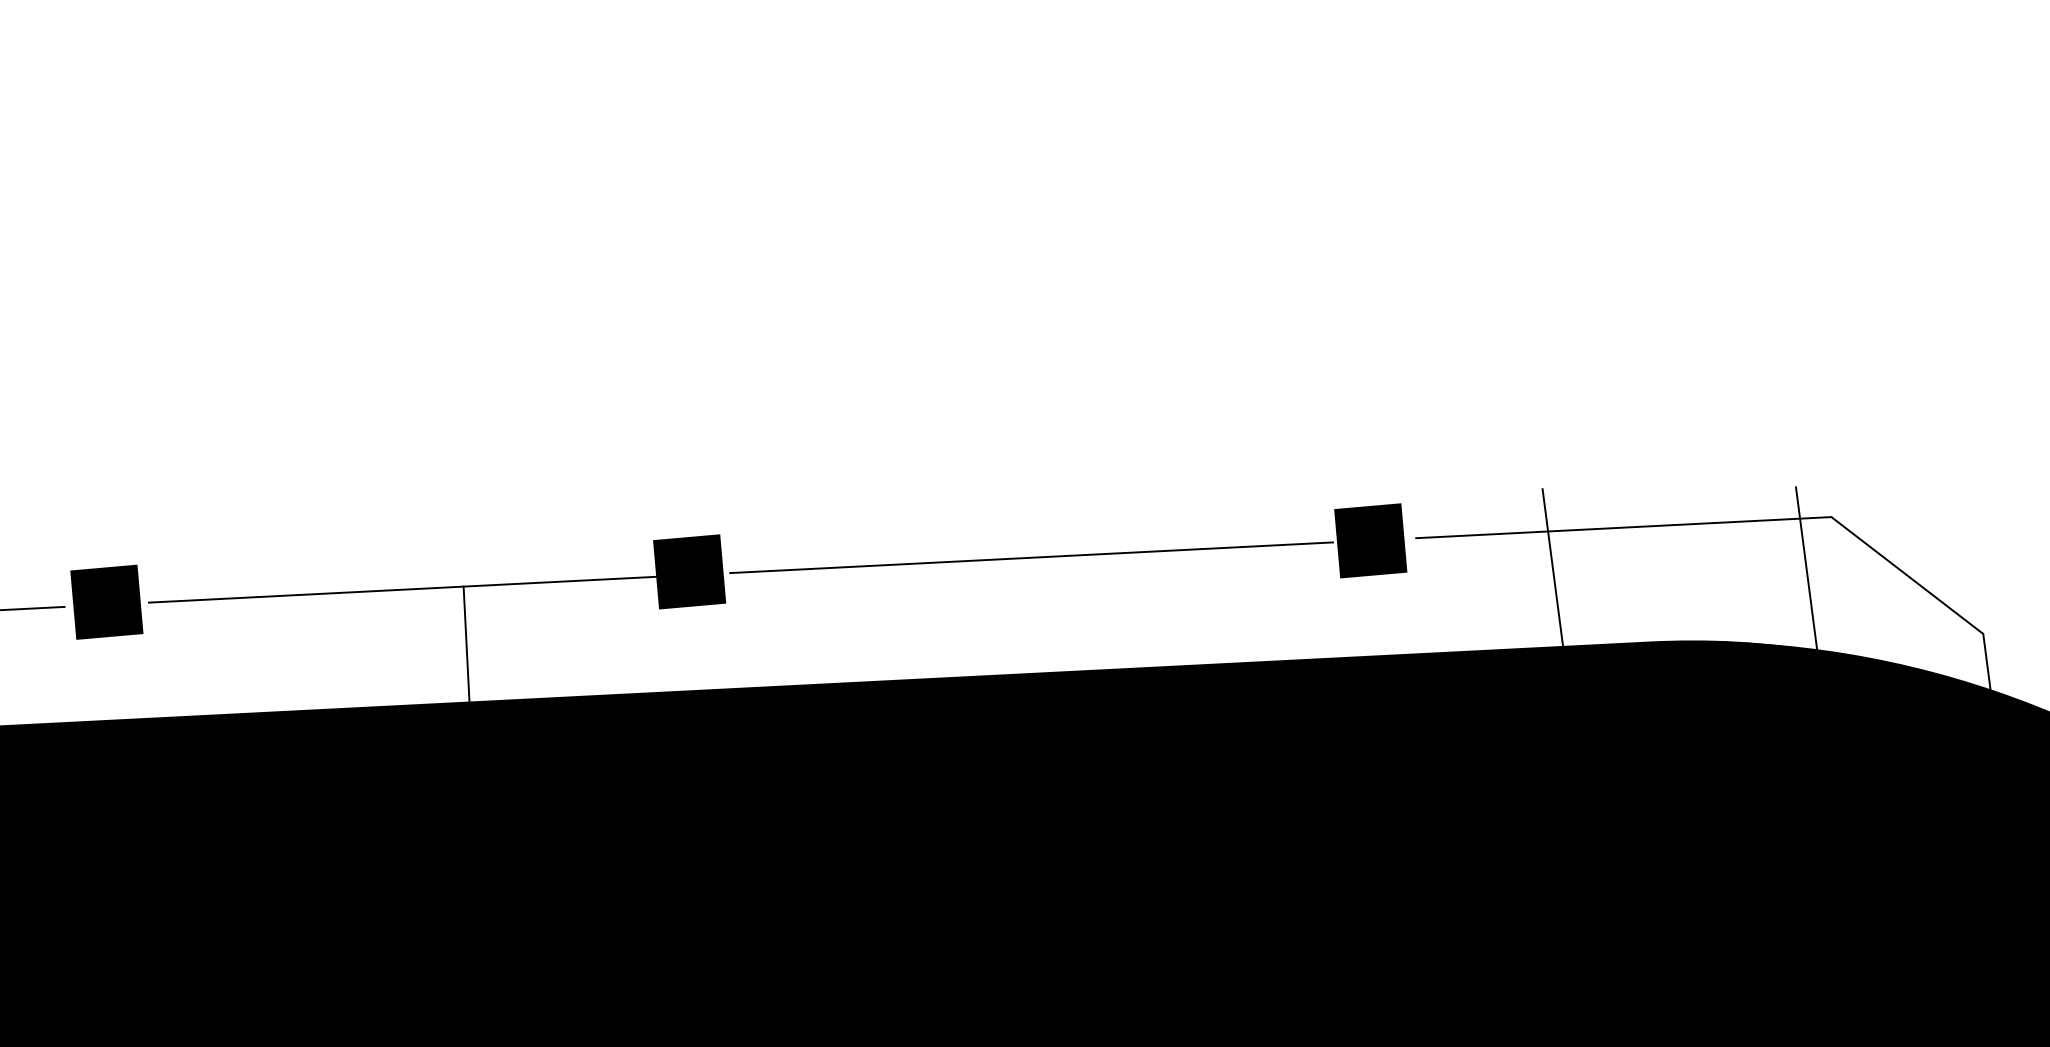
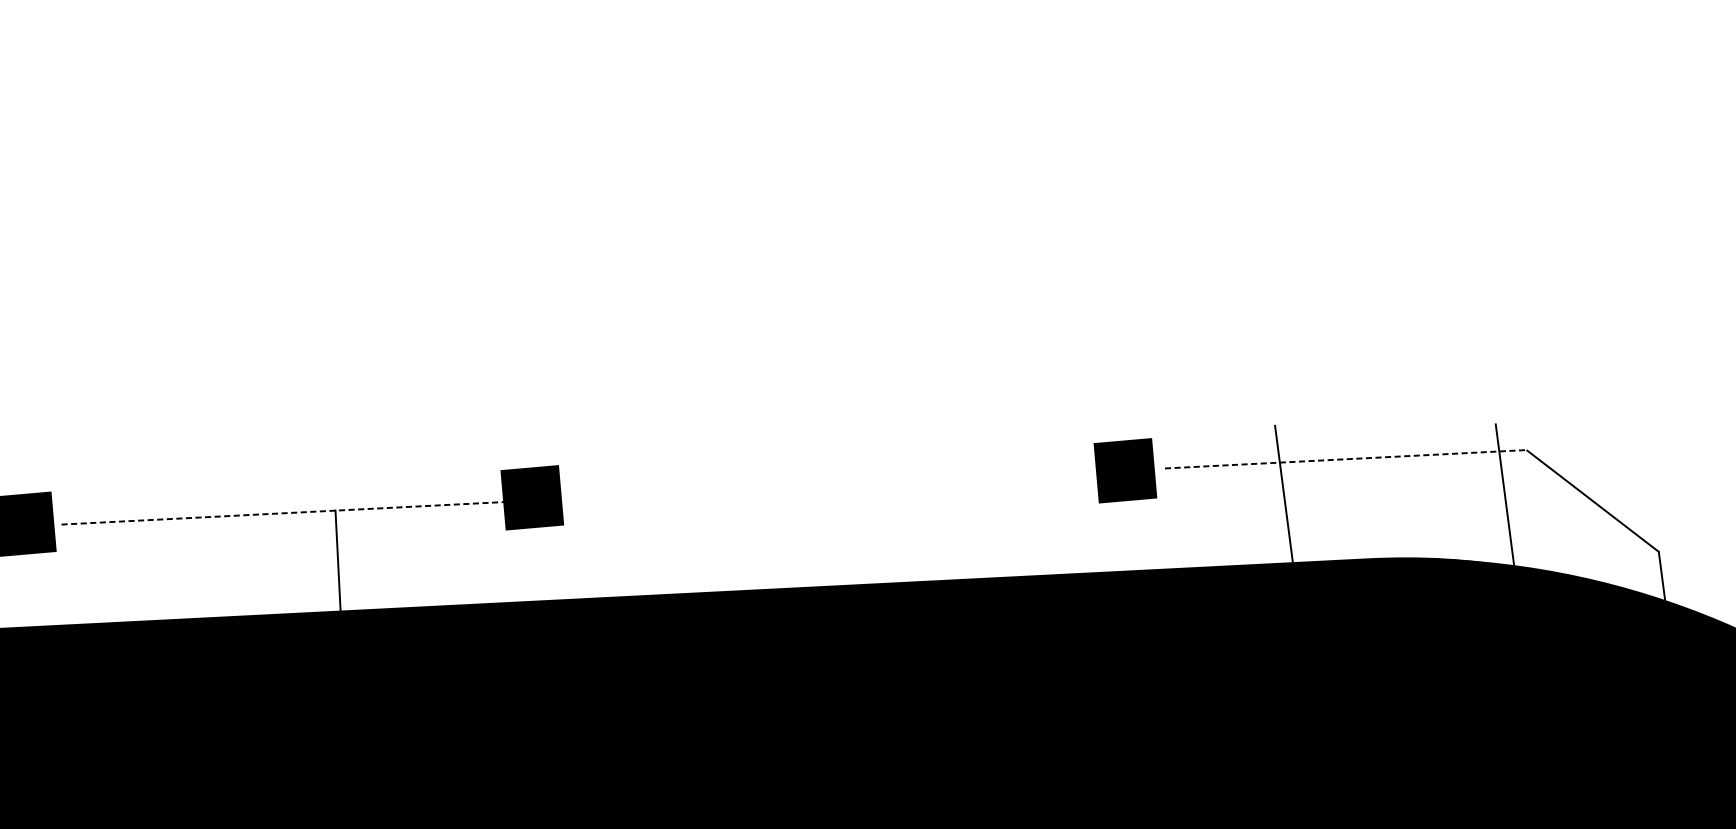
line: (1623, 527) -> (1345, 459), solid -> dashed
line: (1031, 557) -> (830, 485), removed
line: (404, 589) -> (284, 513), solid -> dashed

